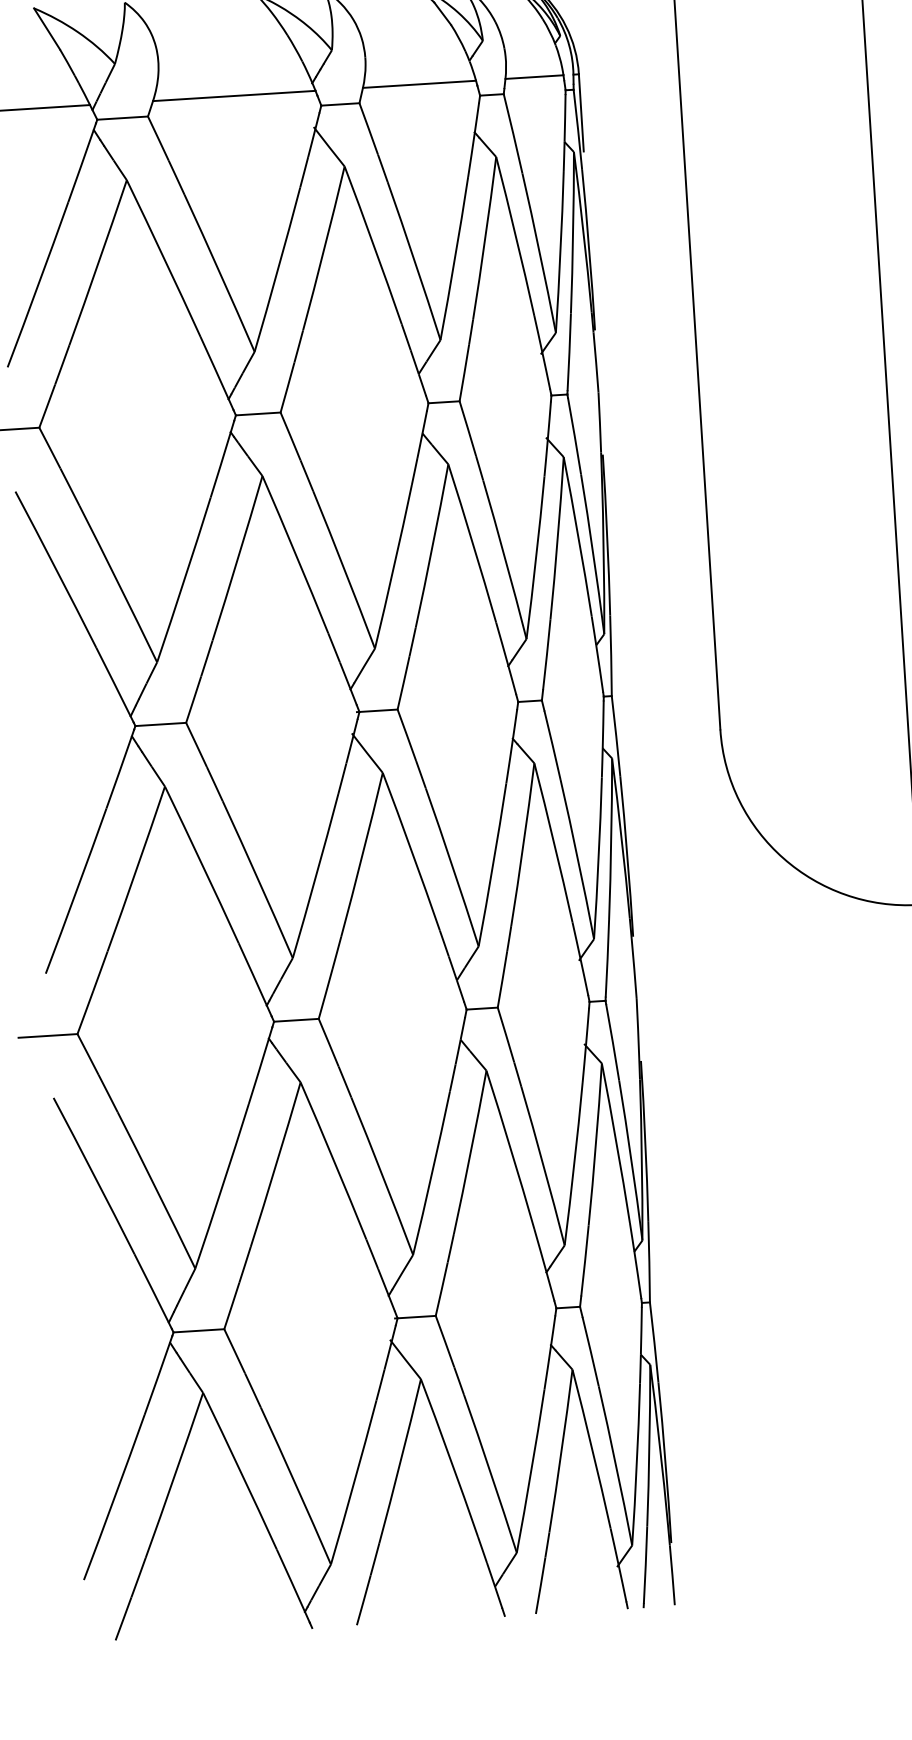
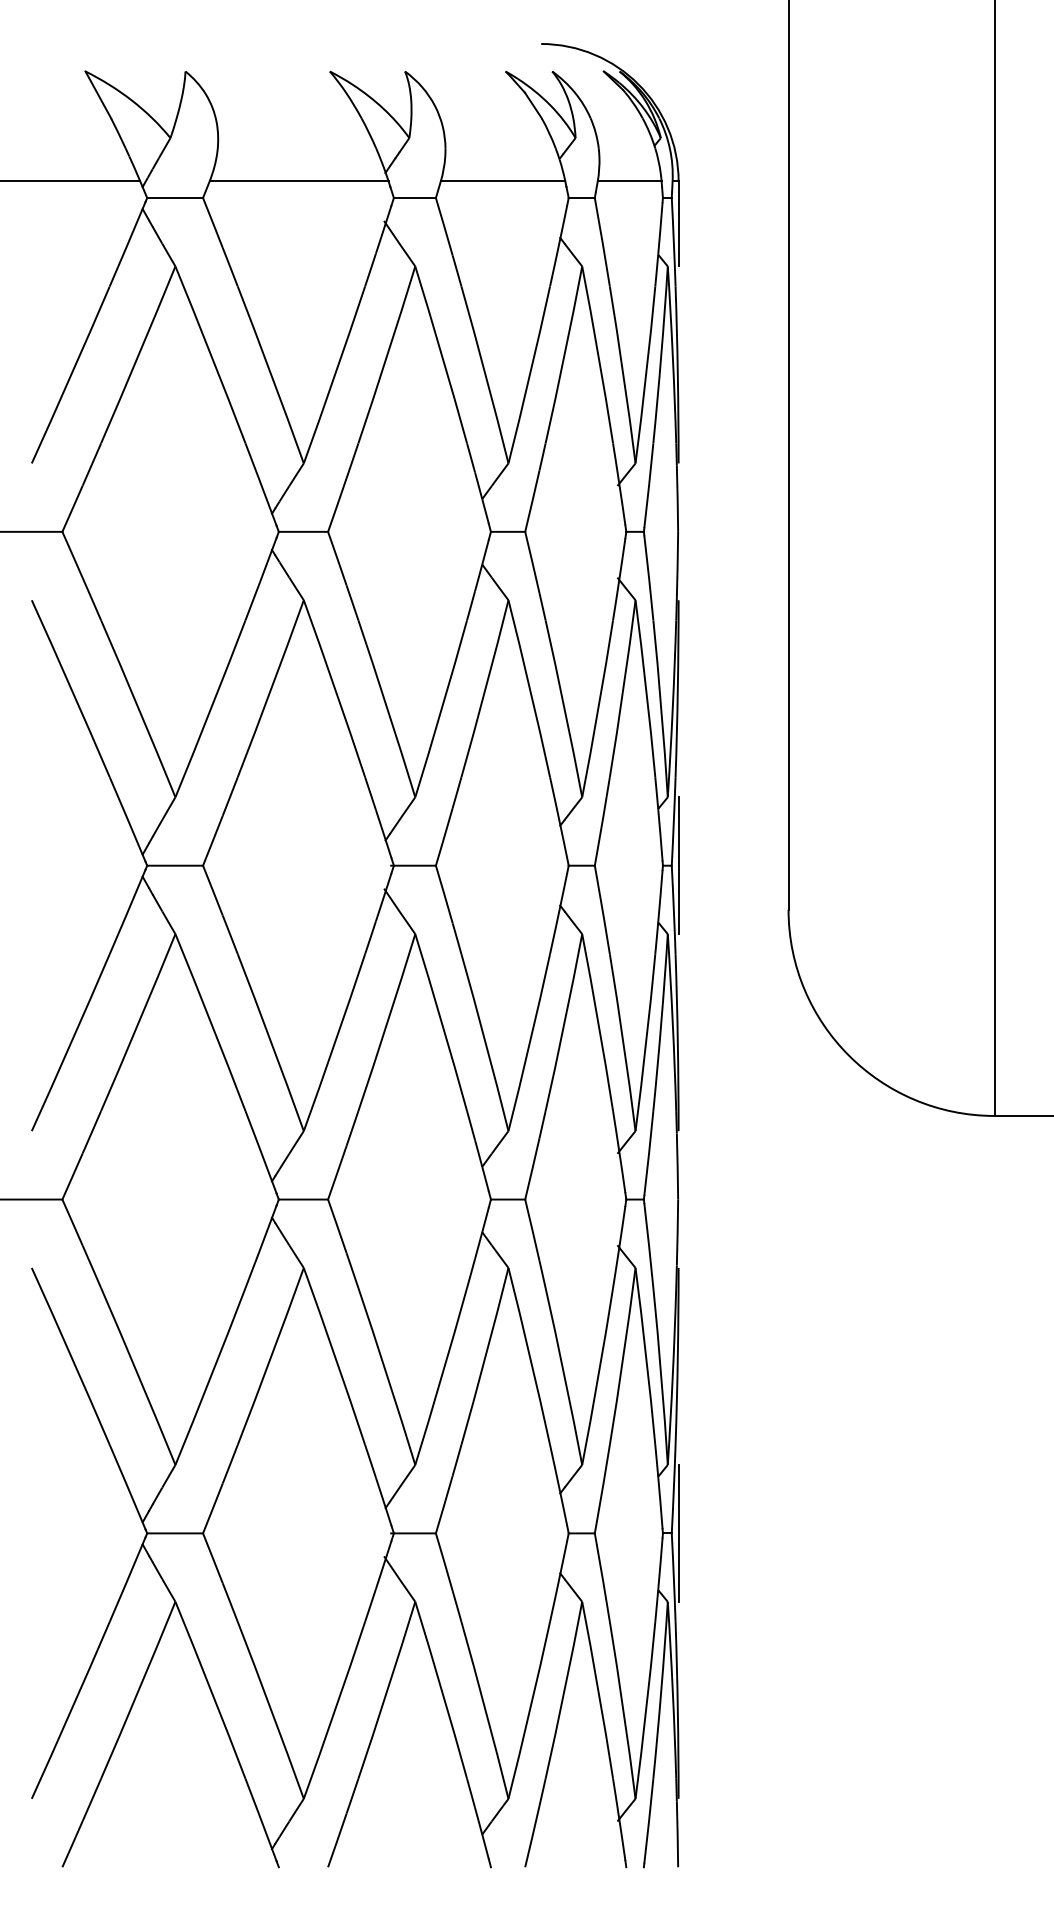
line: (617, 695) -> (678, 865), added
line: (656, 1302) -> (678, 1533), added

